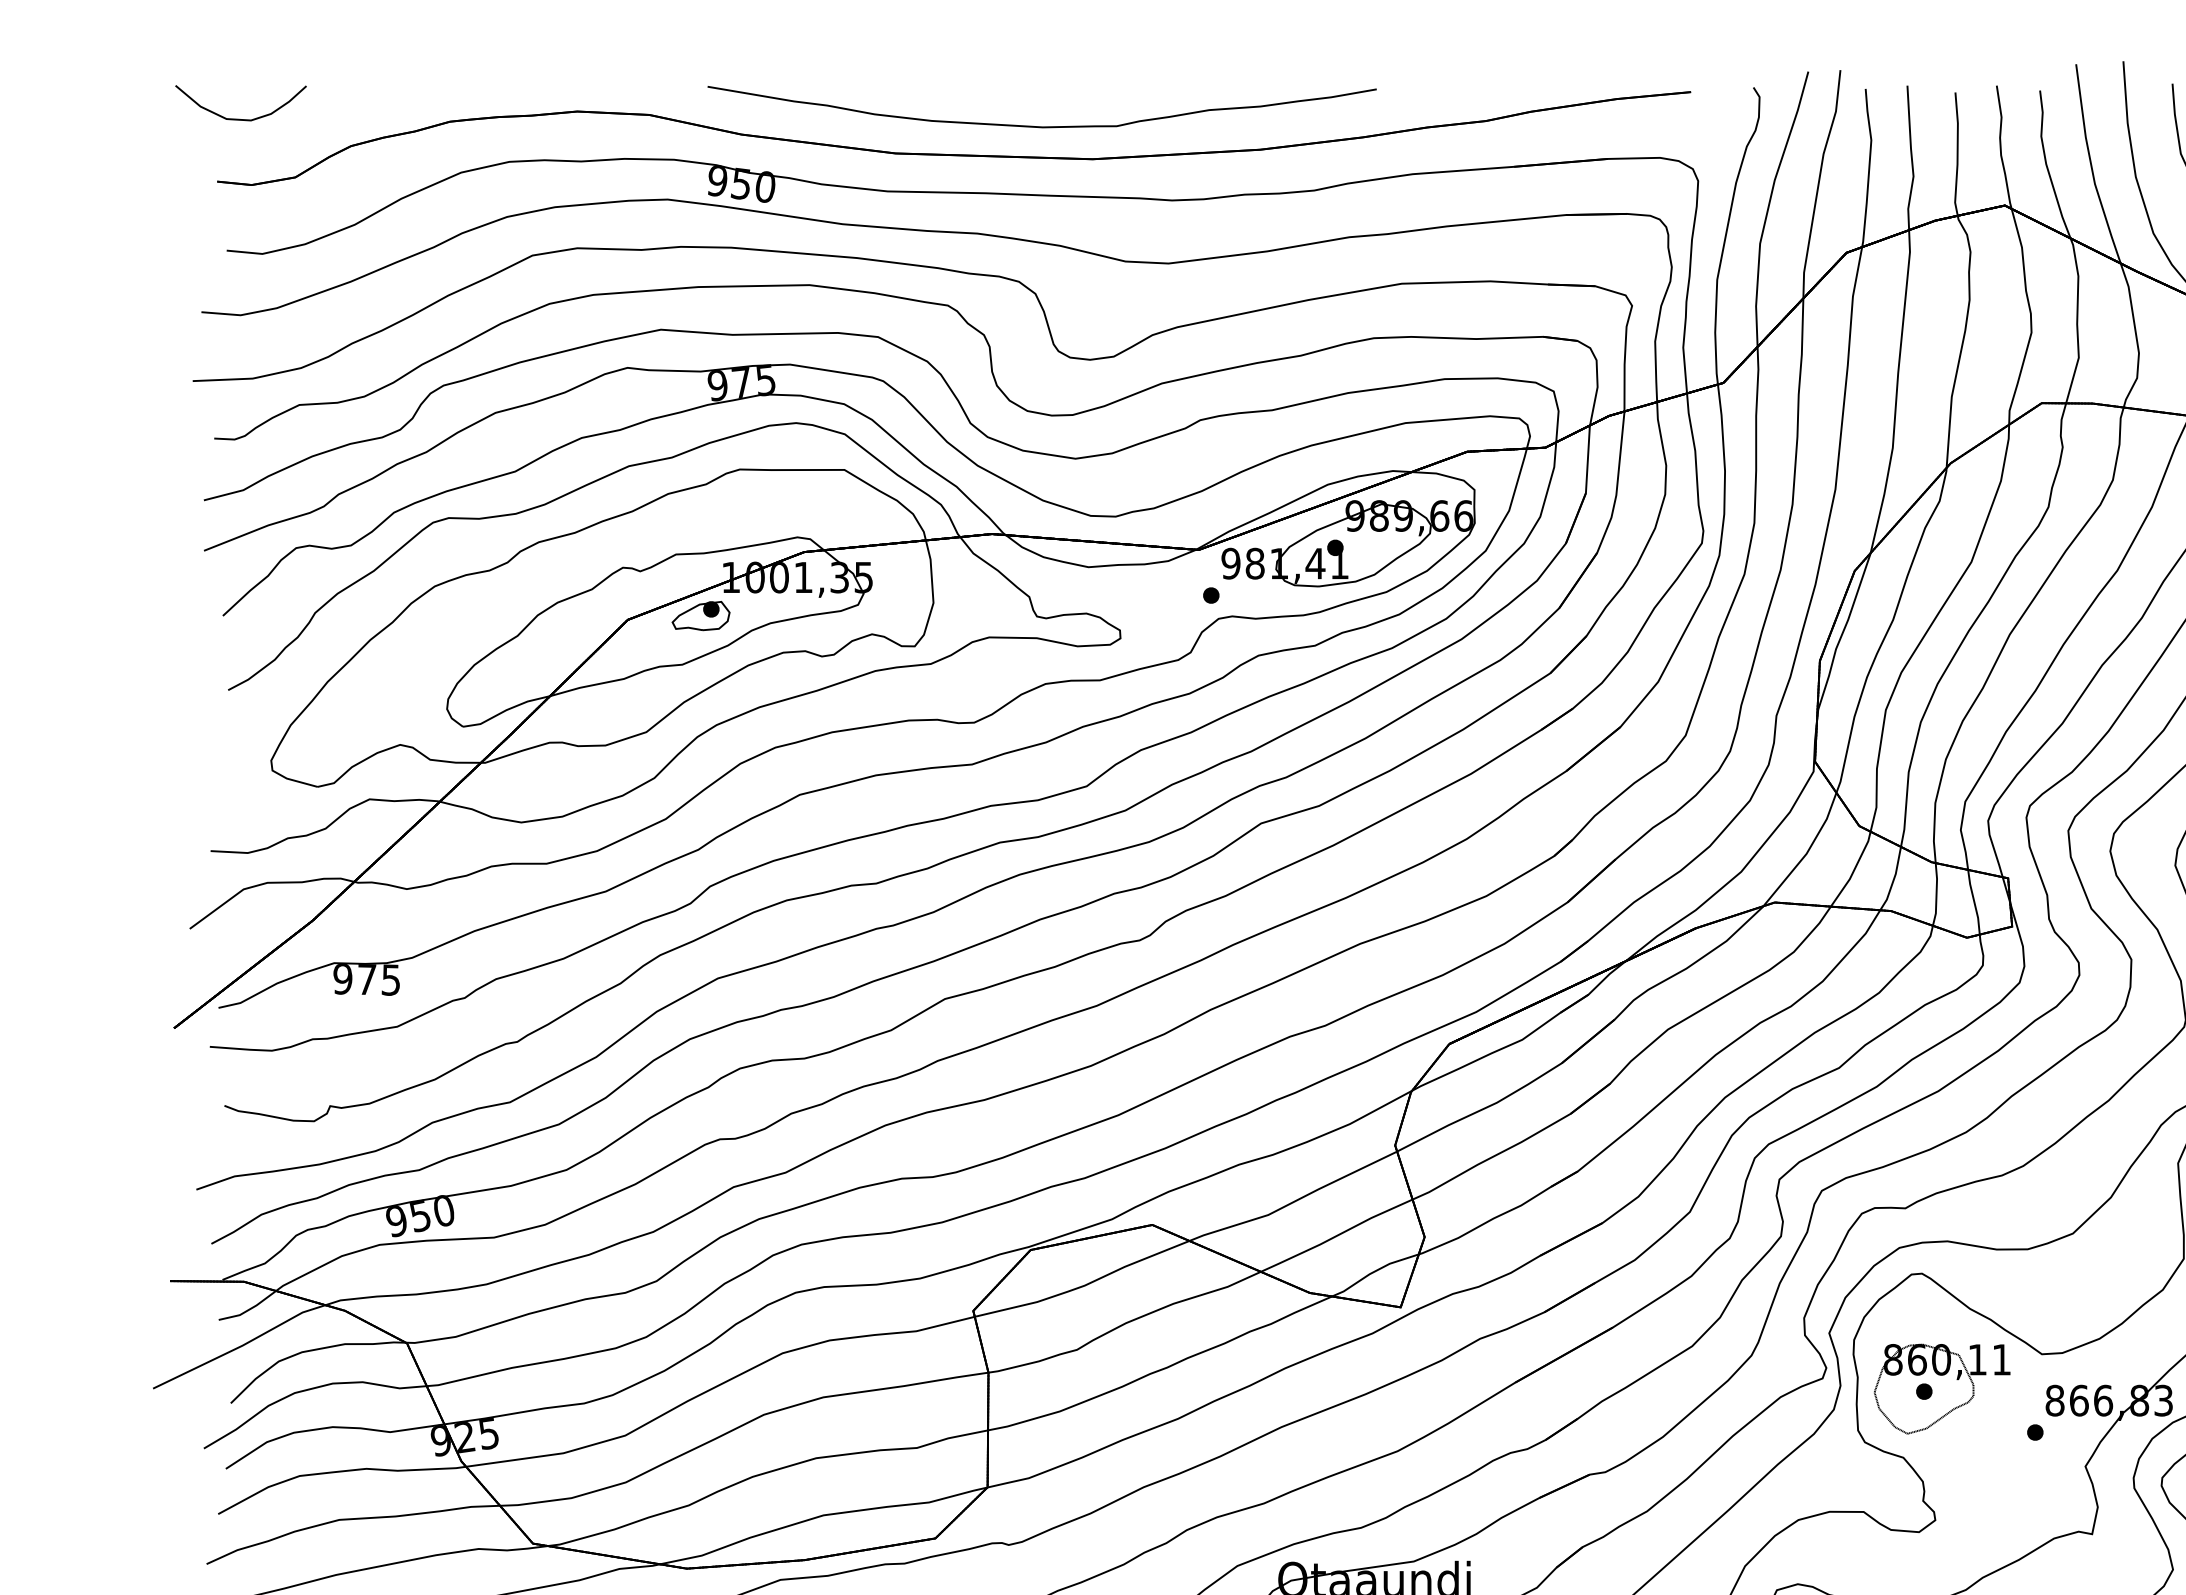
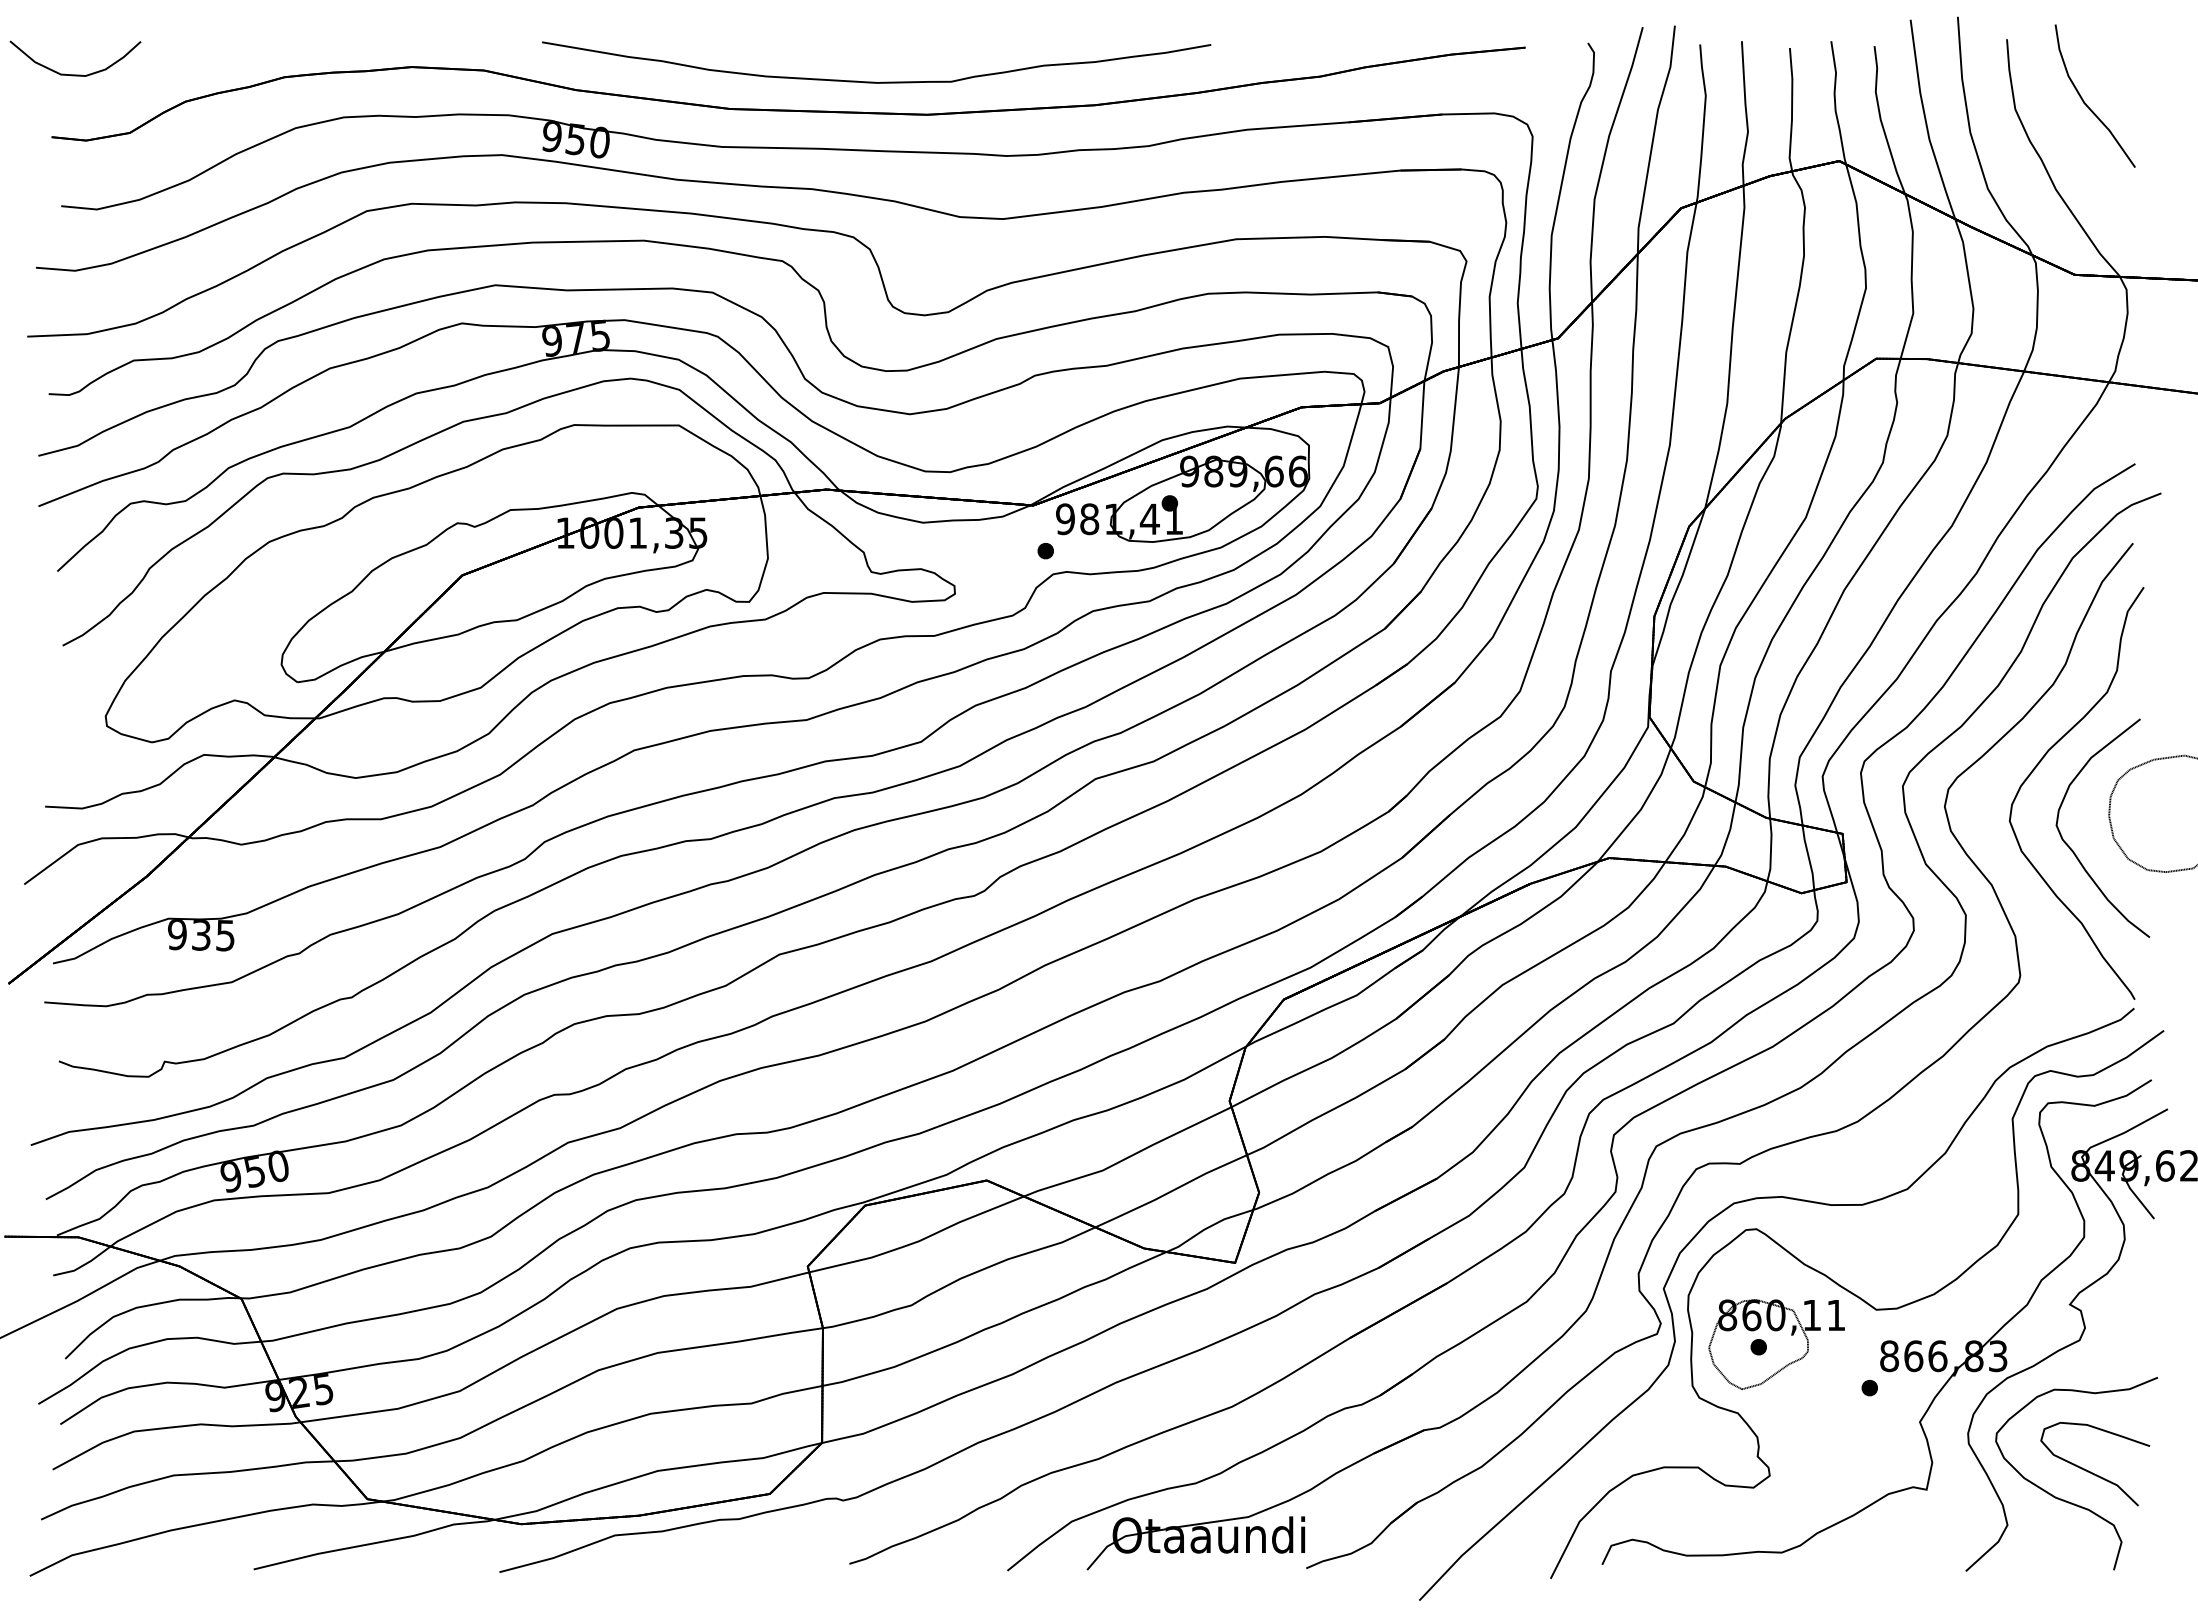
part: (701, 615) -> (535, 571), removed
text: (367, 979) -> (201, 935), 975 -> 935

